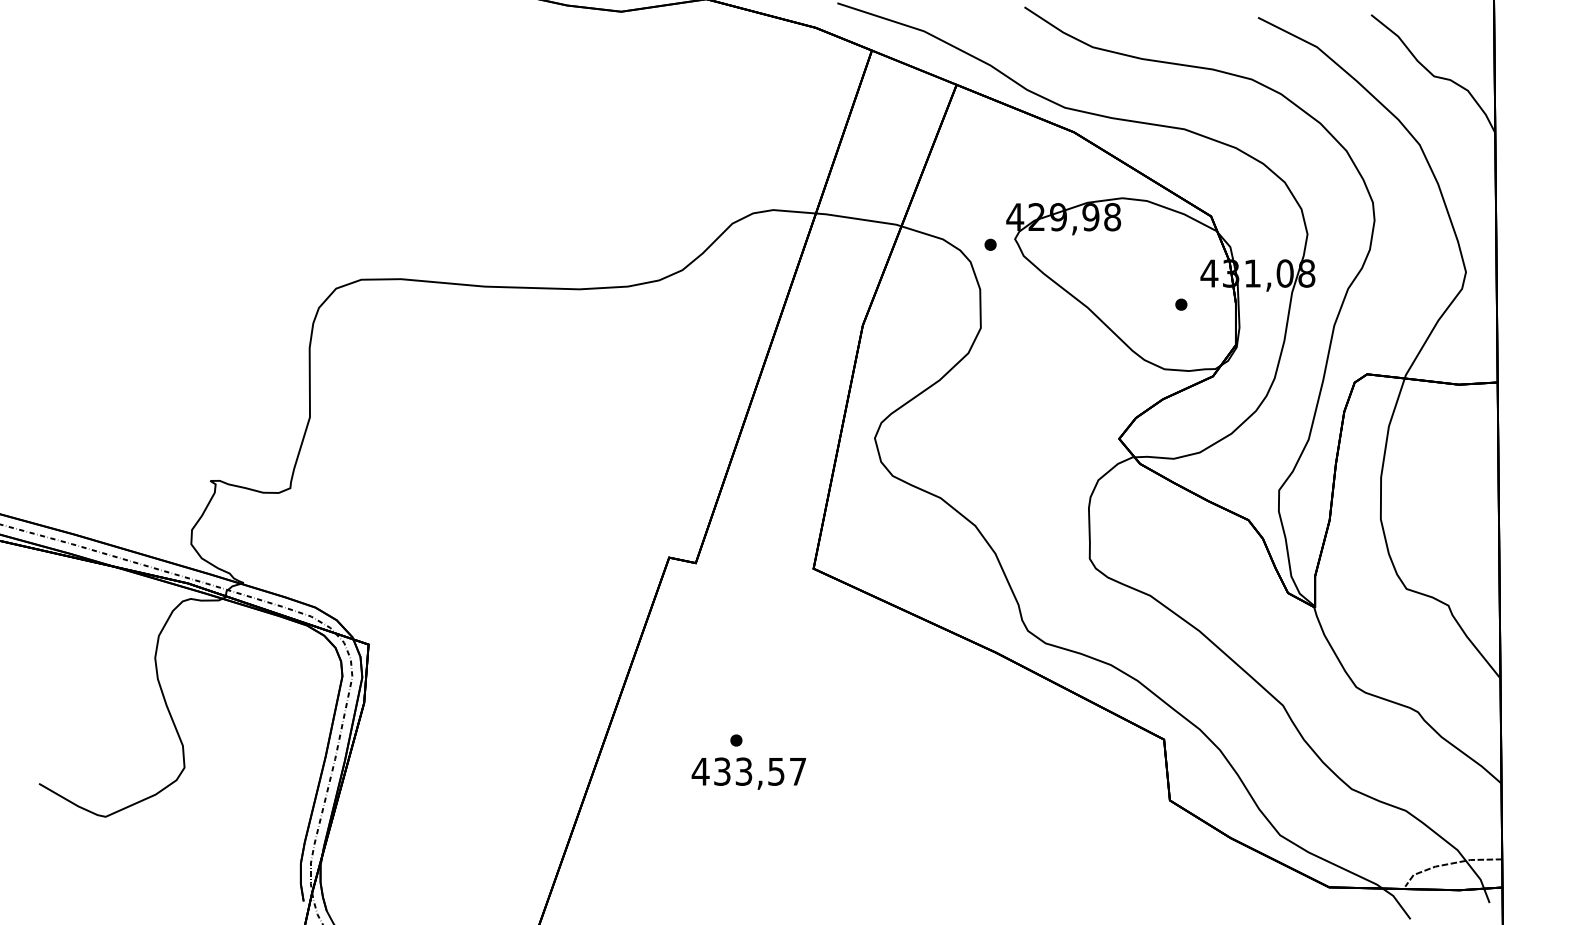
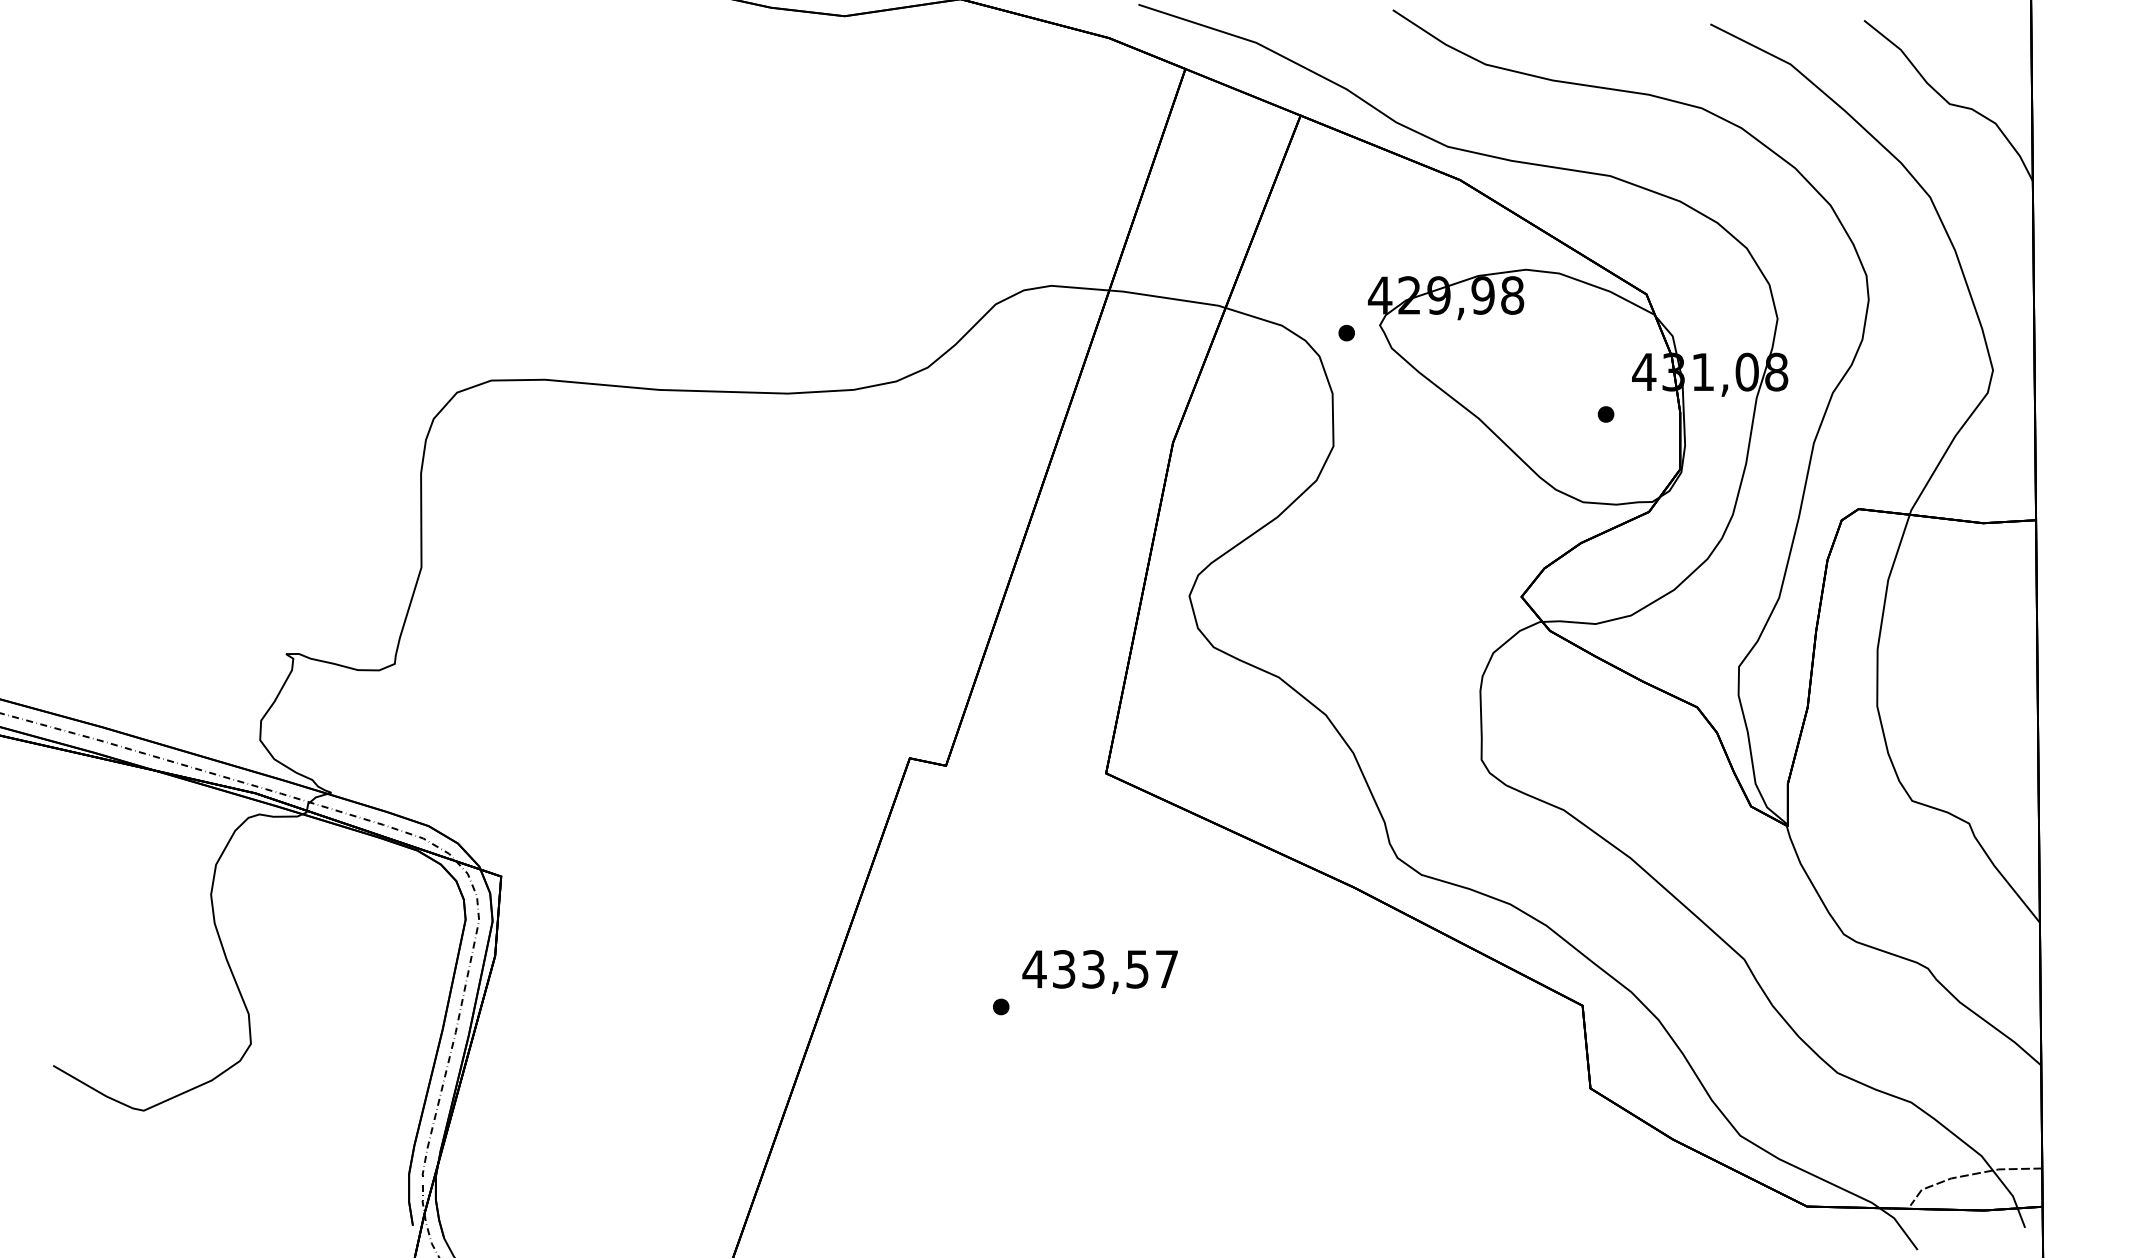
text: (748, 773) -> (1099, 971), moved

